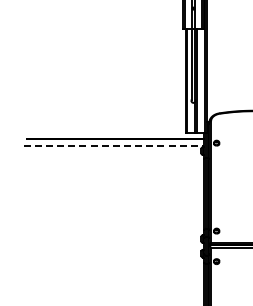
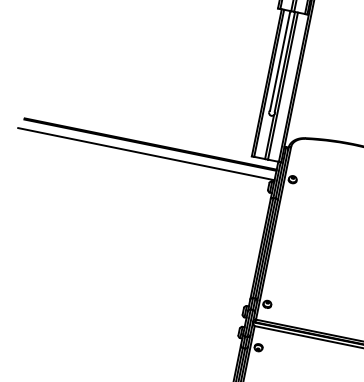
line: (114, 146) -> (146, 154), dashed -> solid

